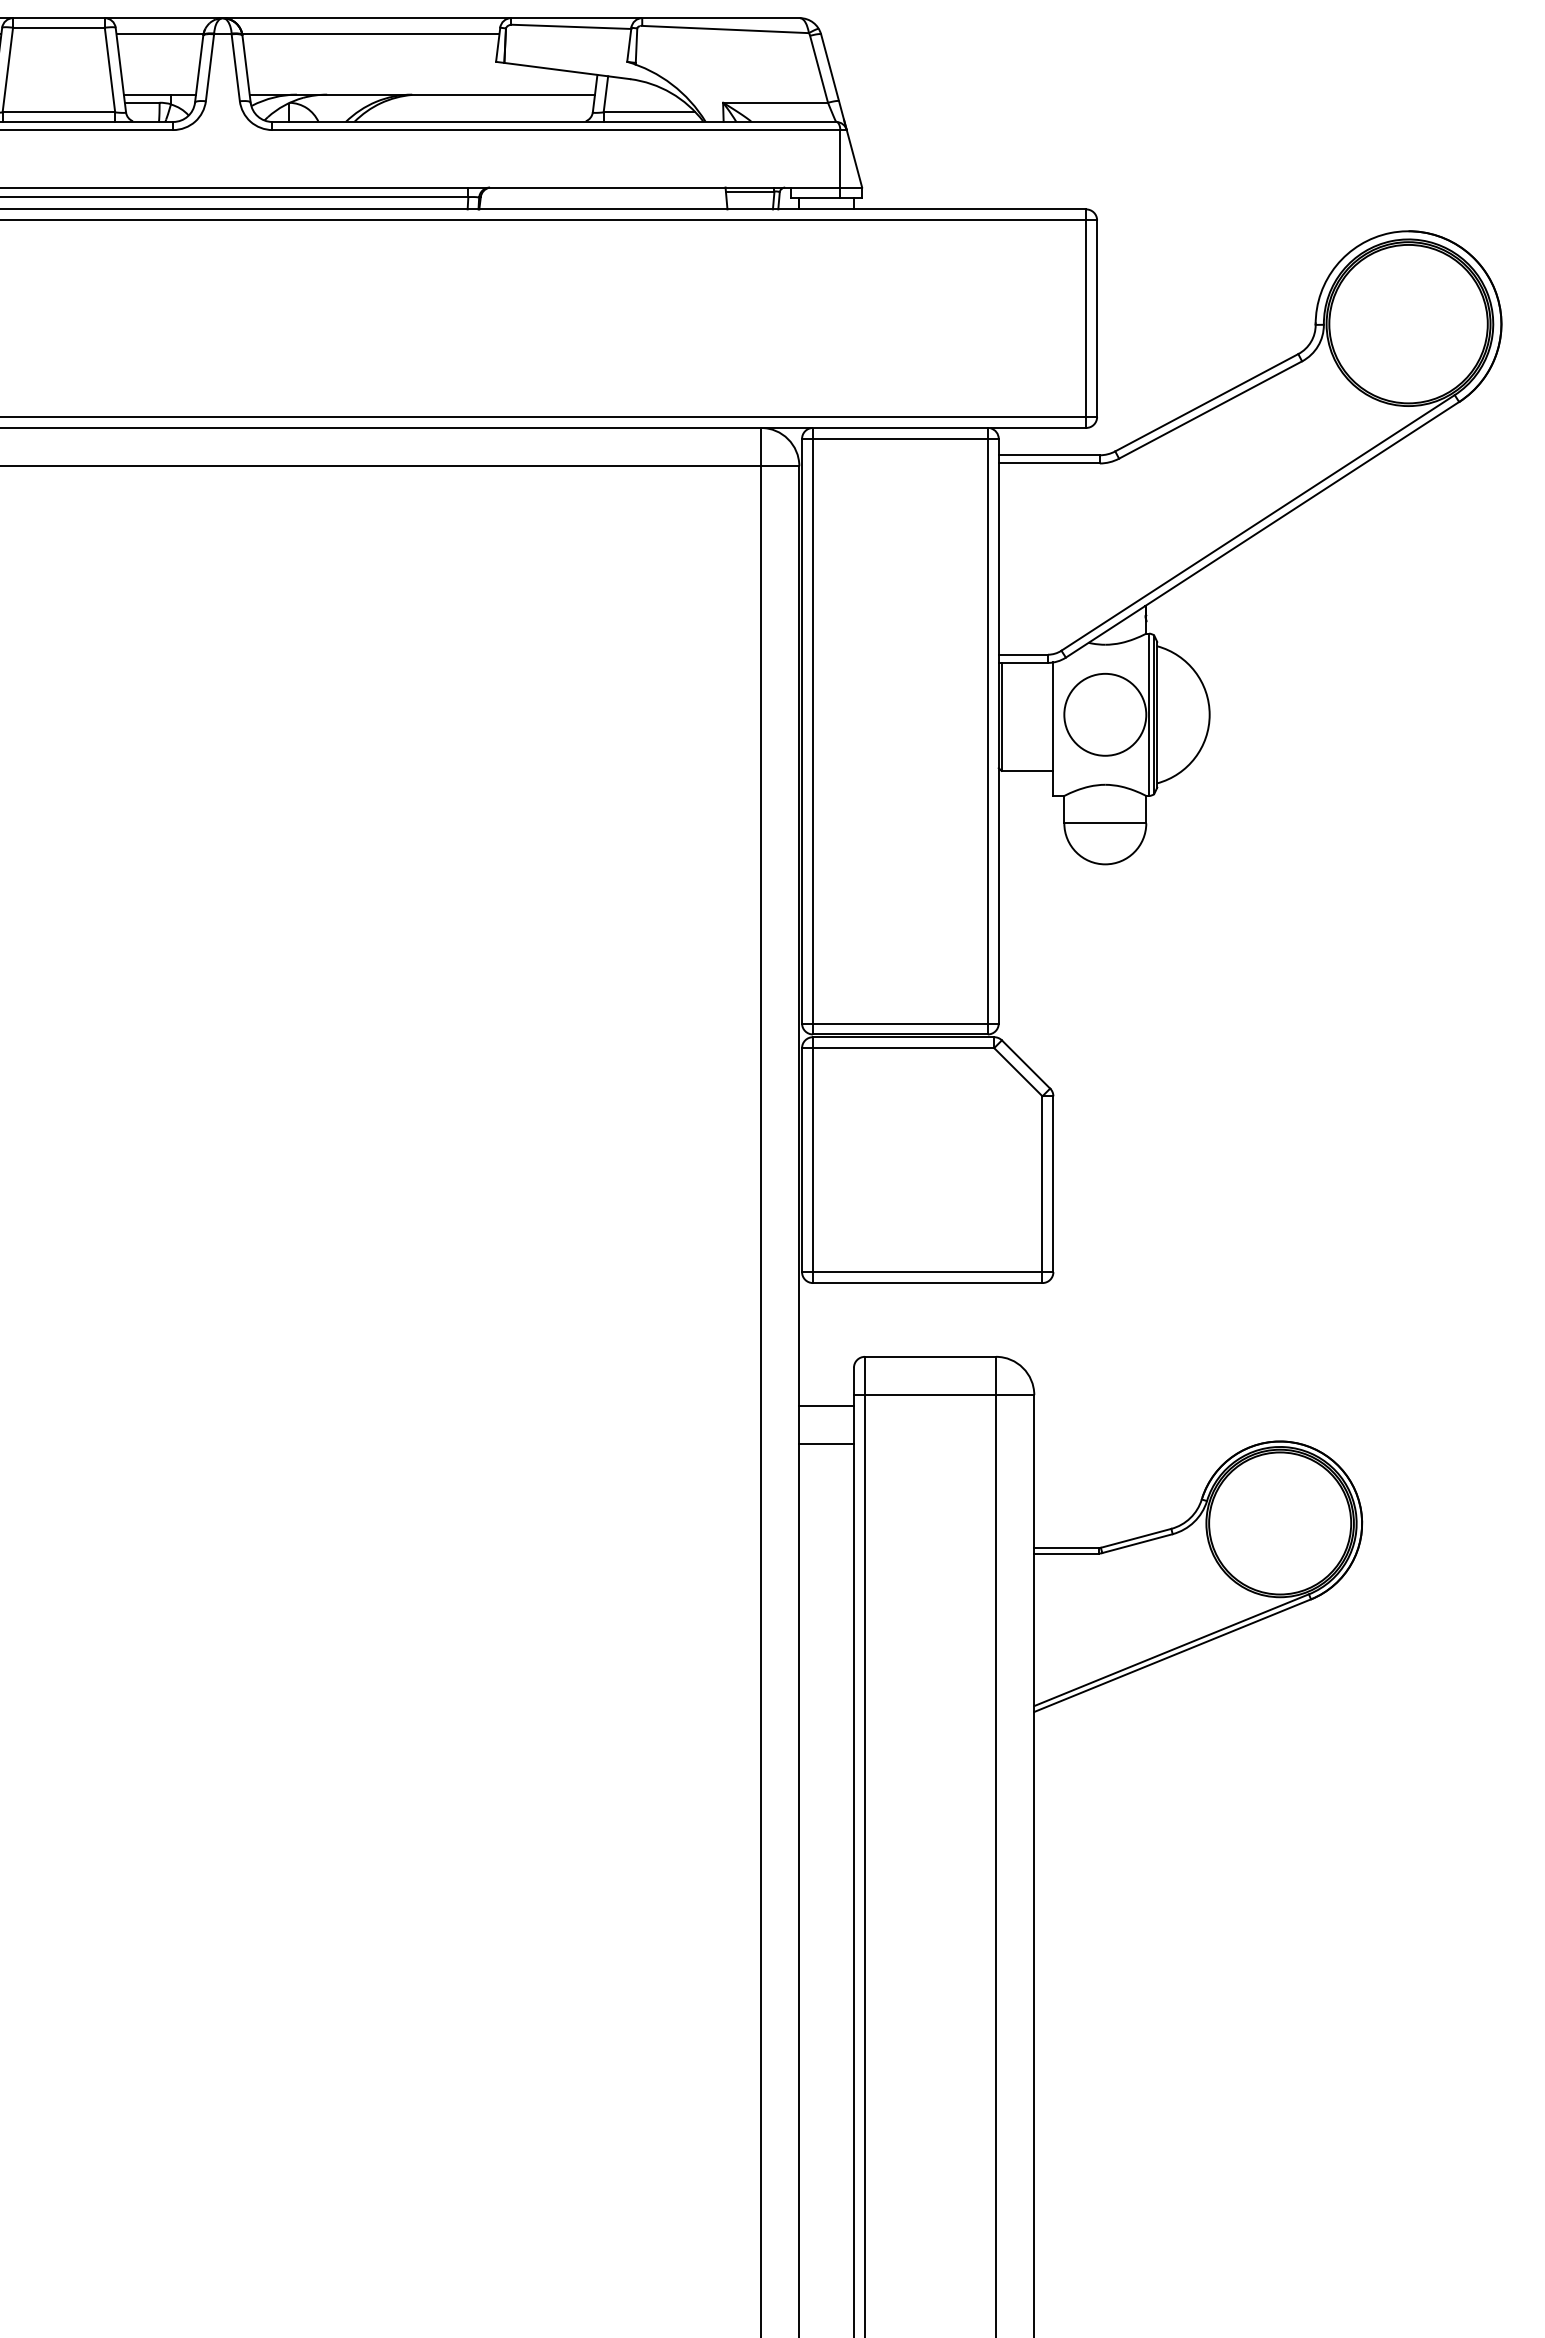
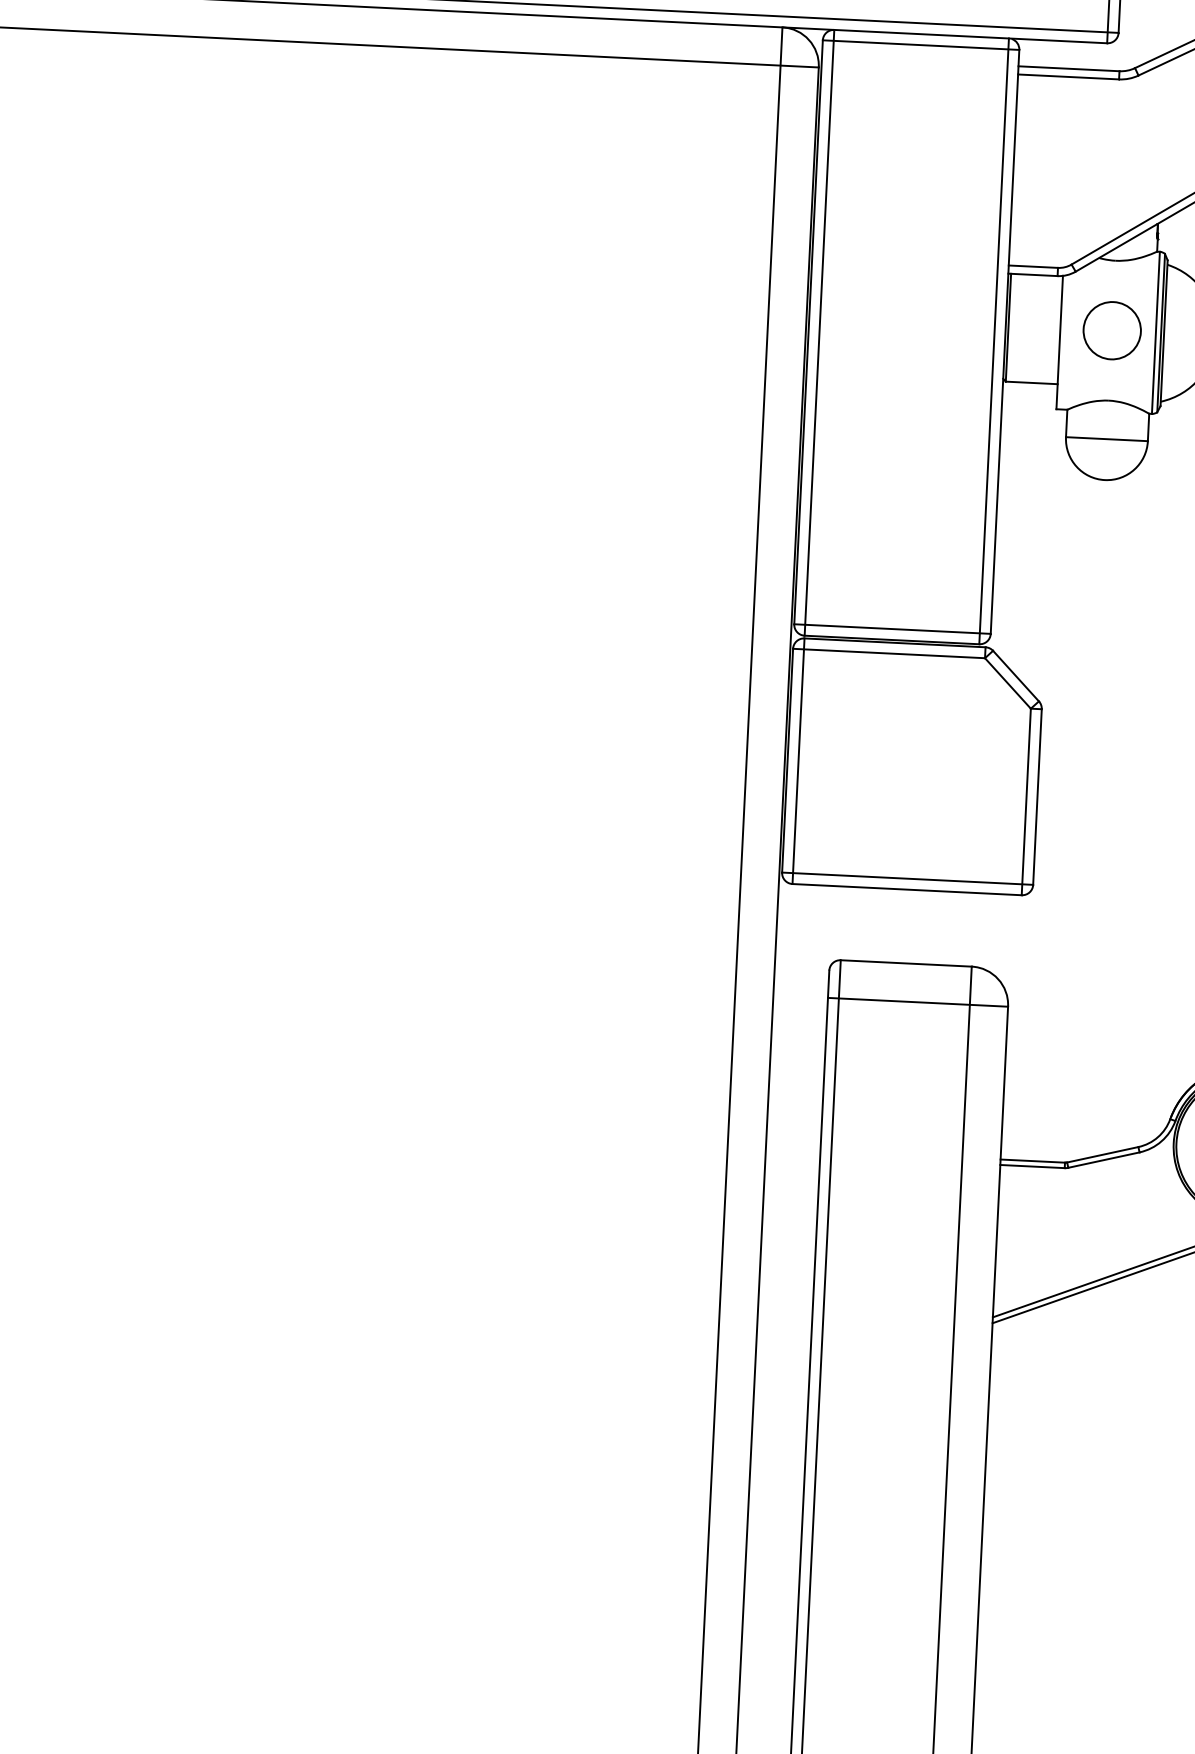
circle: (1105, 714) -> (1112, 330), size x0.7
line: (826, 1406) -> (799, 1007), removed
line: (826, 1444) -> (798, 1045), removed

